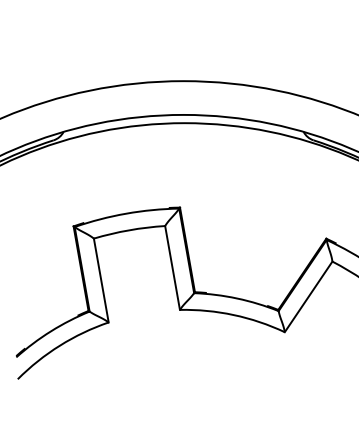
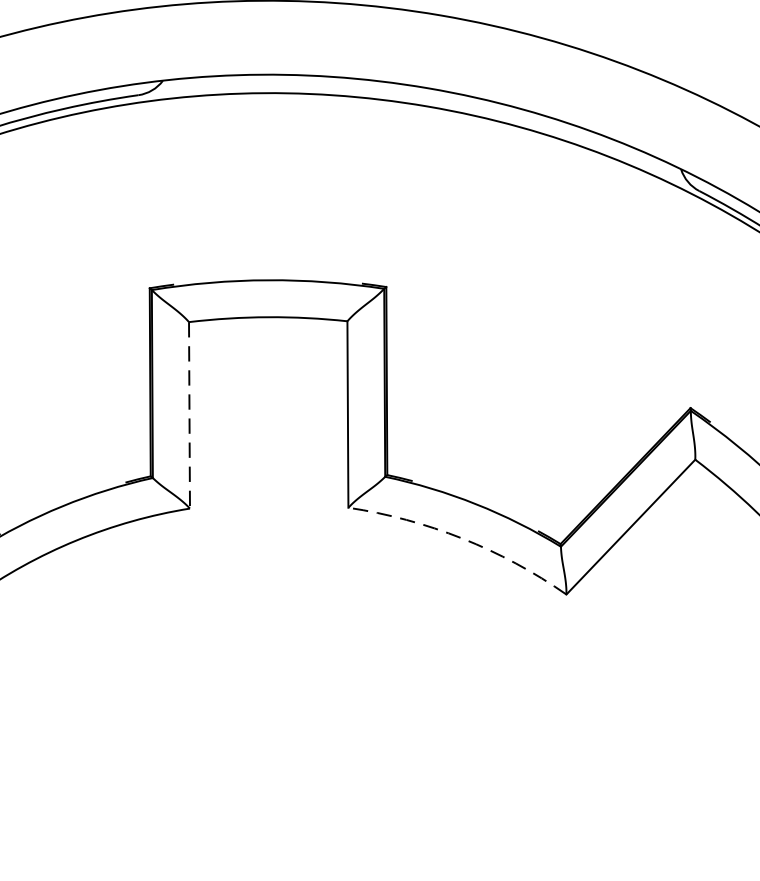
line: (101, 280) -> (189, 415), solid -> dashed
arc: (233, 315) -> (461, 539), solid -> dashed

